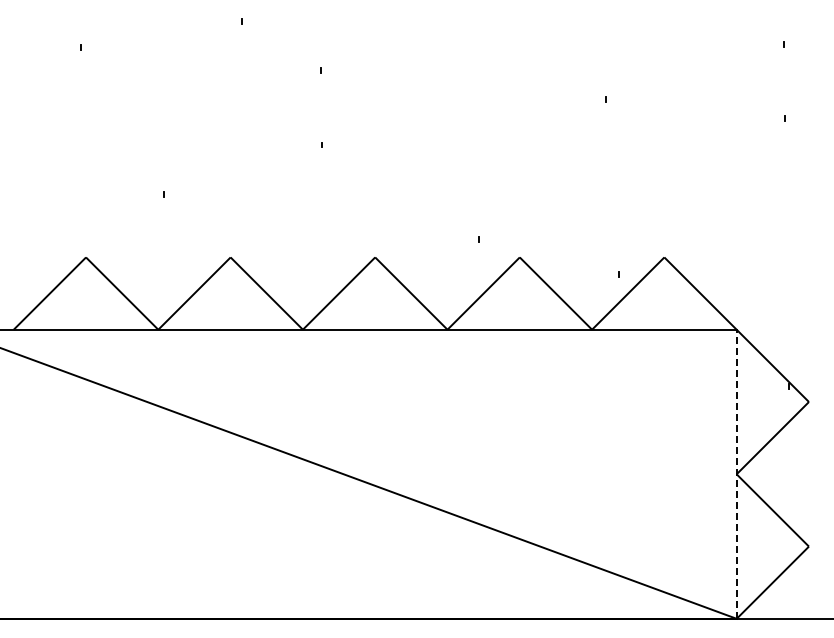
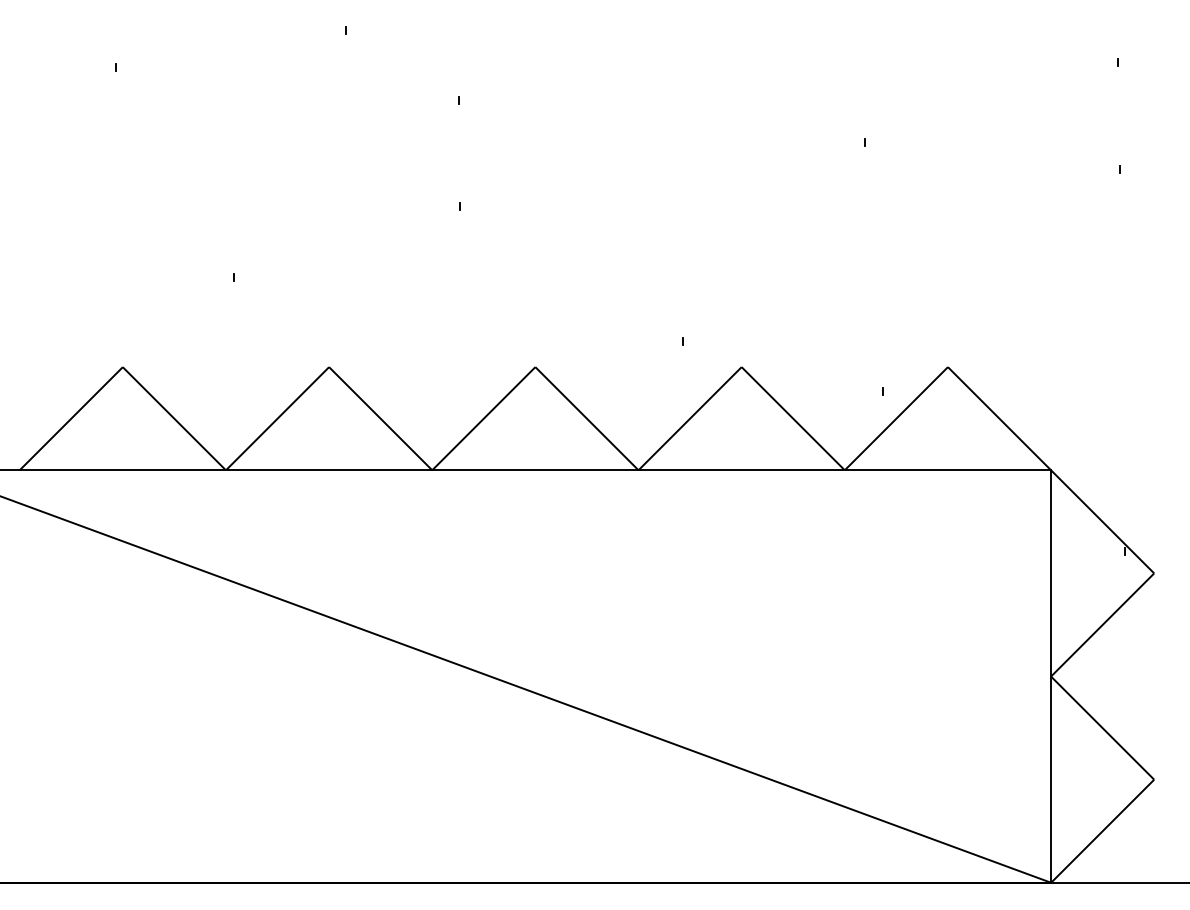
line: (736, 474) -> (1050, 676), dashed -> solid

